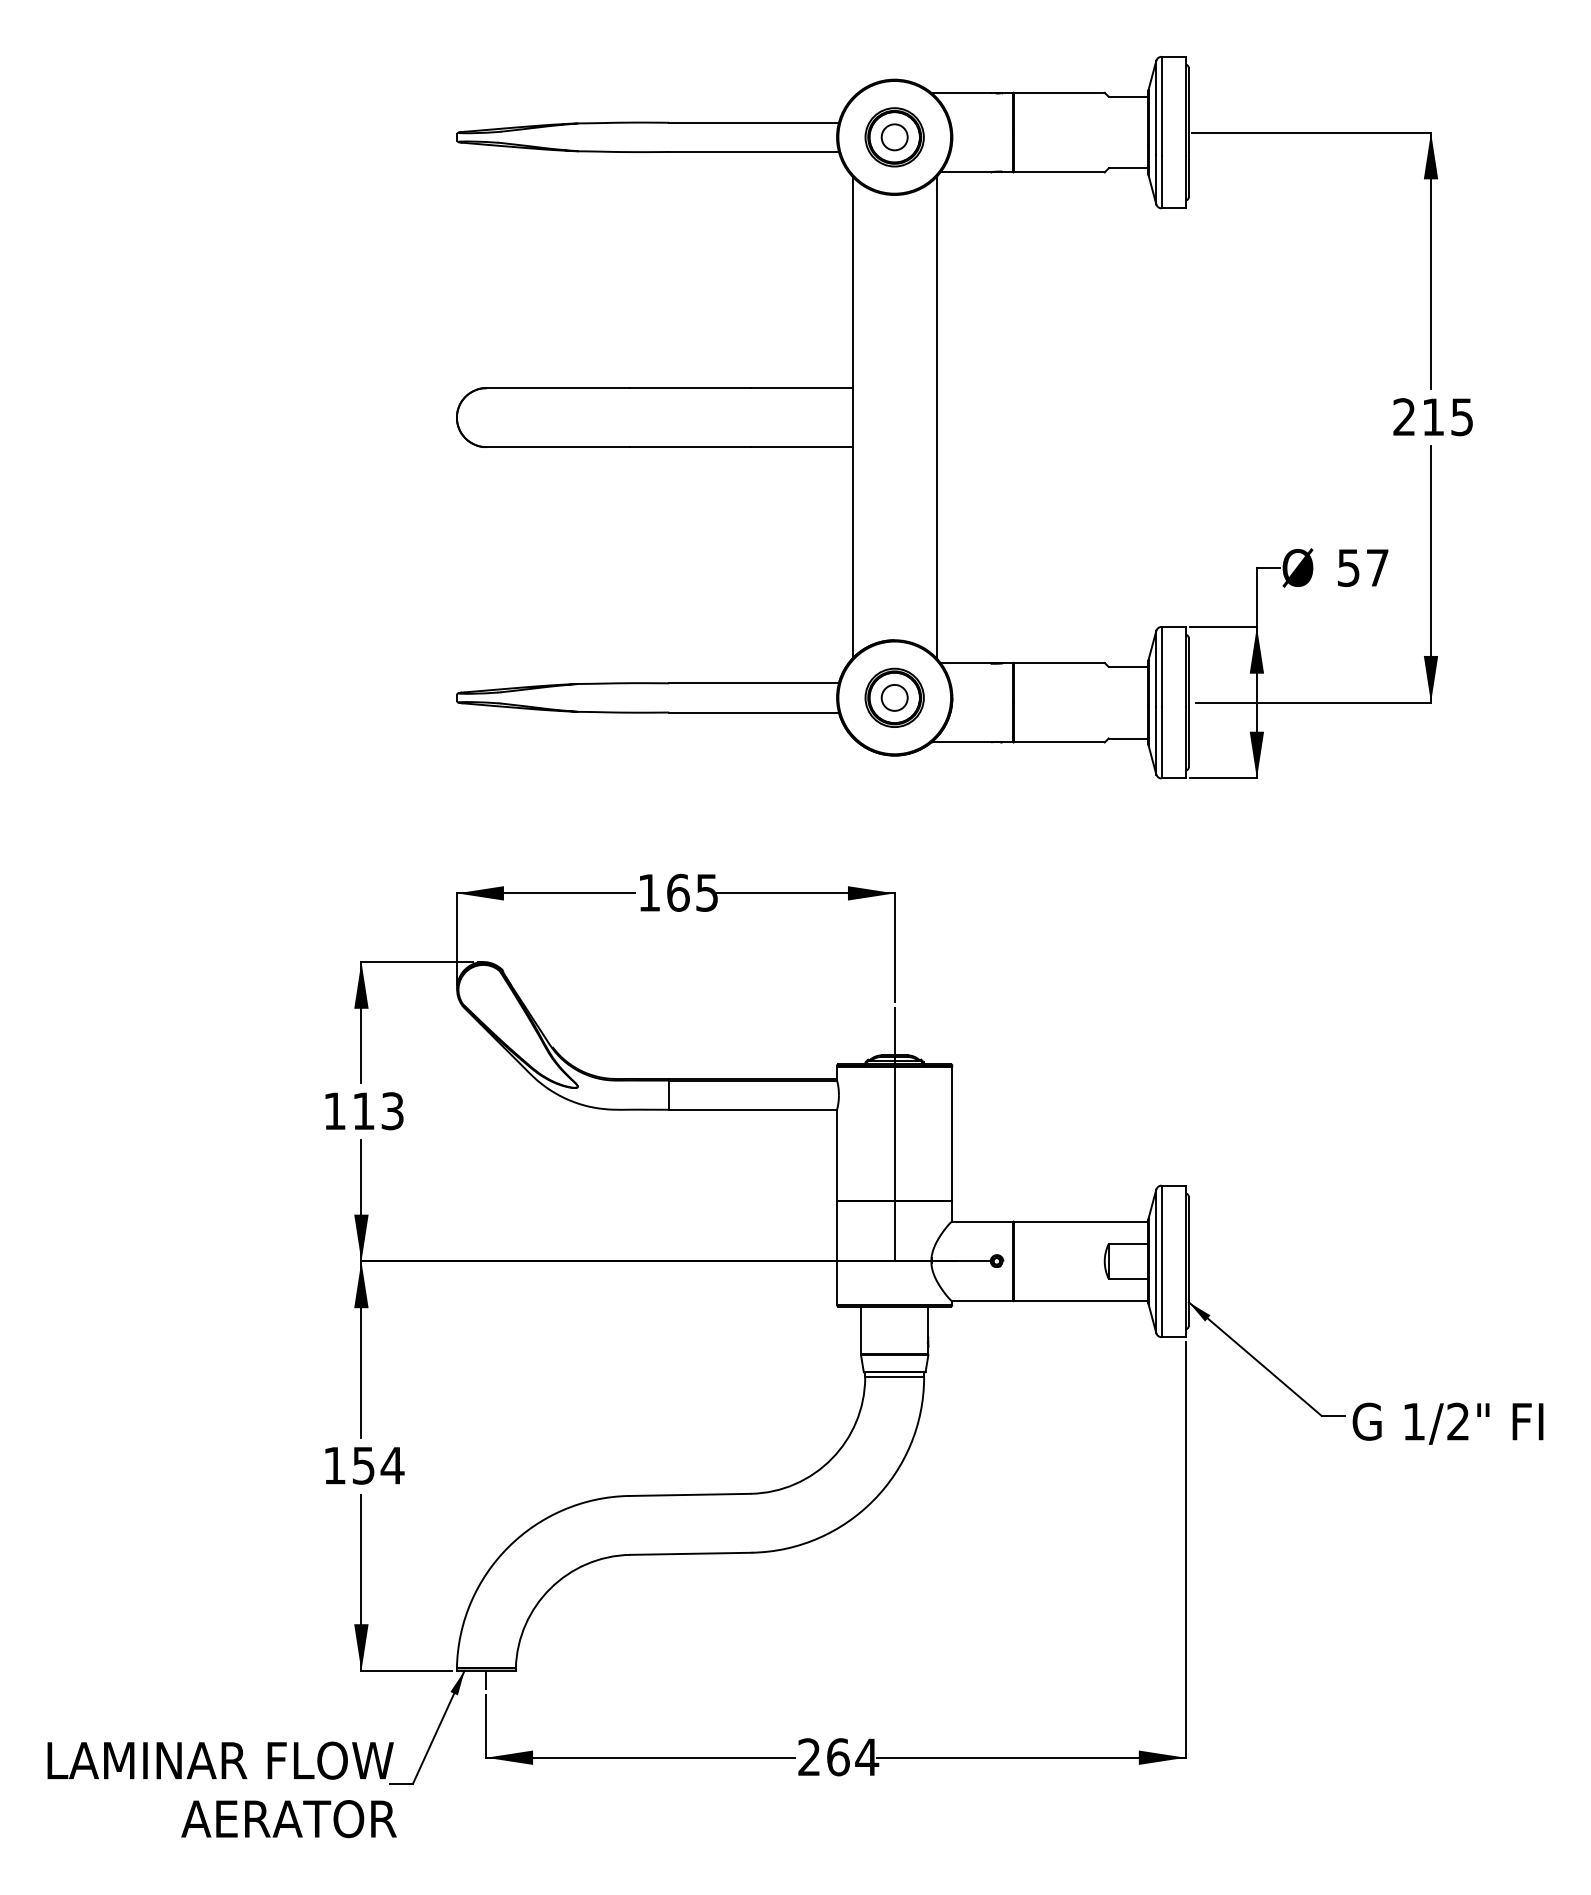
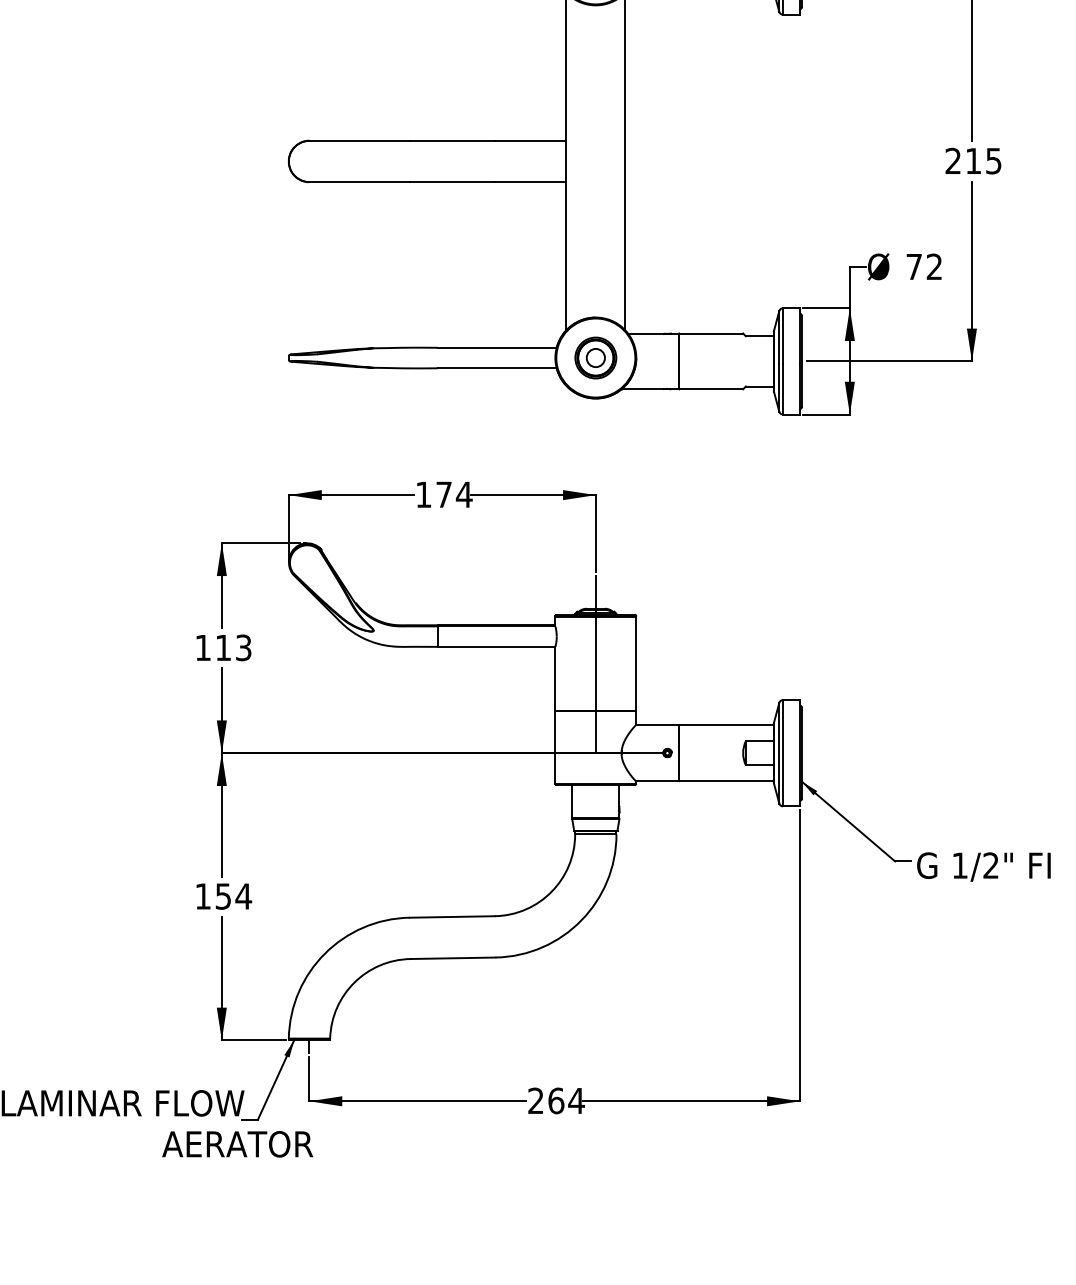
text: (1363, 567) -> (924, 266), 57 -> 72
text: (693, 892) -> (454, 494), 165 -> 174
text: (288, 1819) -> (237, 1144), moved

